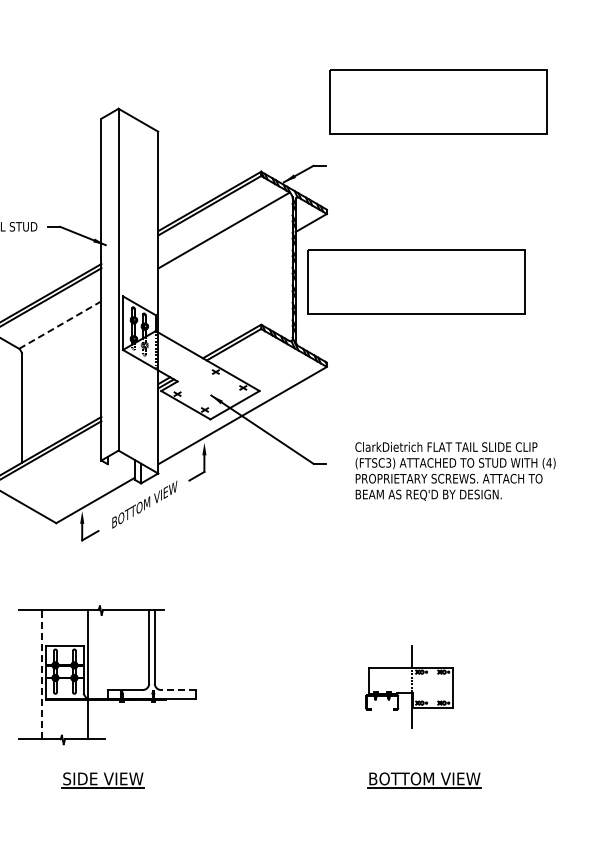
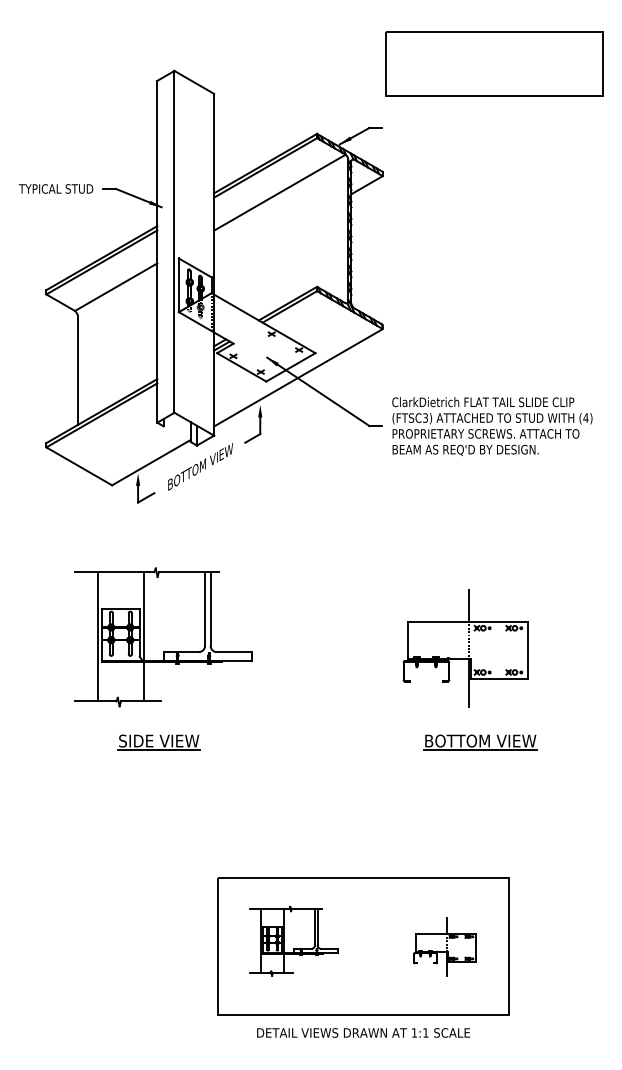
part: (416, 281) -> (472, 243), removed
line: (60, 325) -> (116, 287), dashed -> solid
text: (455, 471) -> (492, 426), moved
line: (41, 674) -> (97, 636), dashed -> solid
part: (409, 686) -> (465, 648), size x1.43
line: (178, 690) -> (234, 652), dashed -> solid

